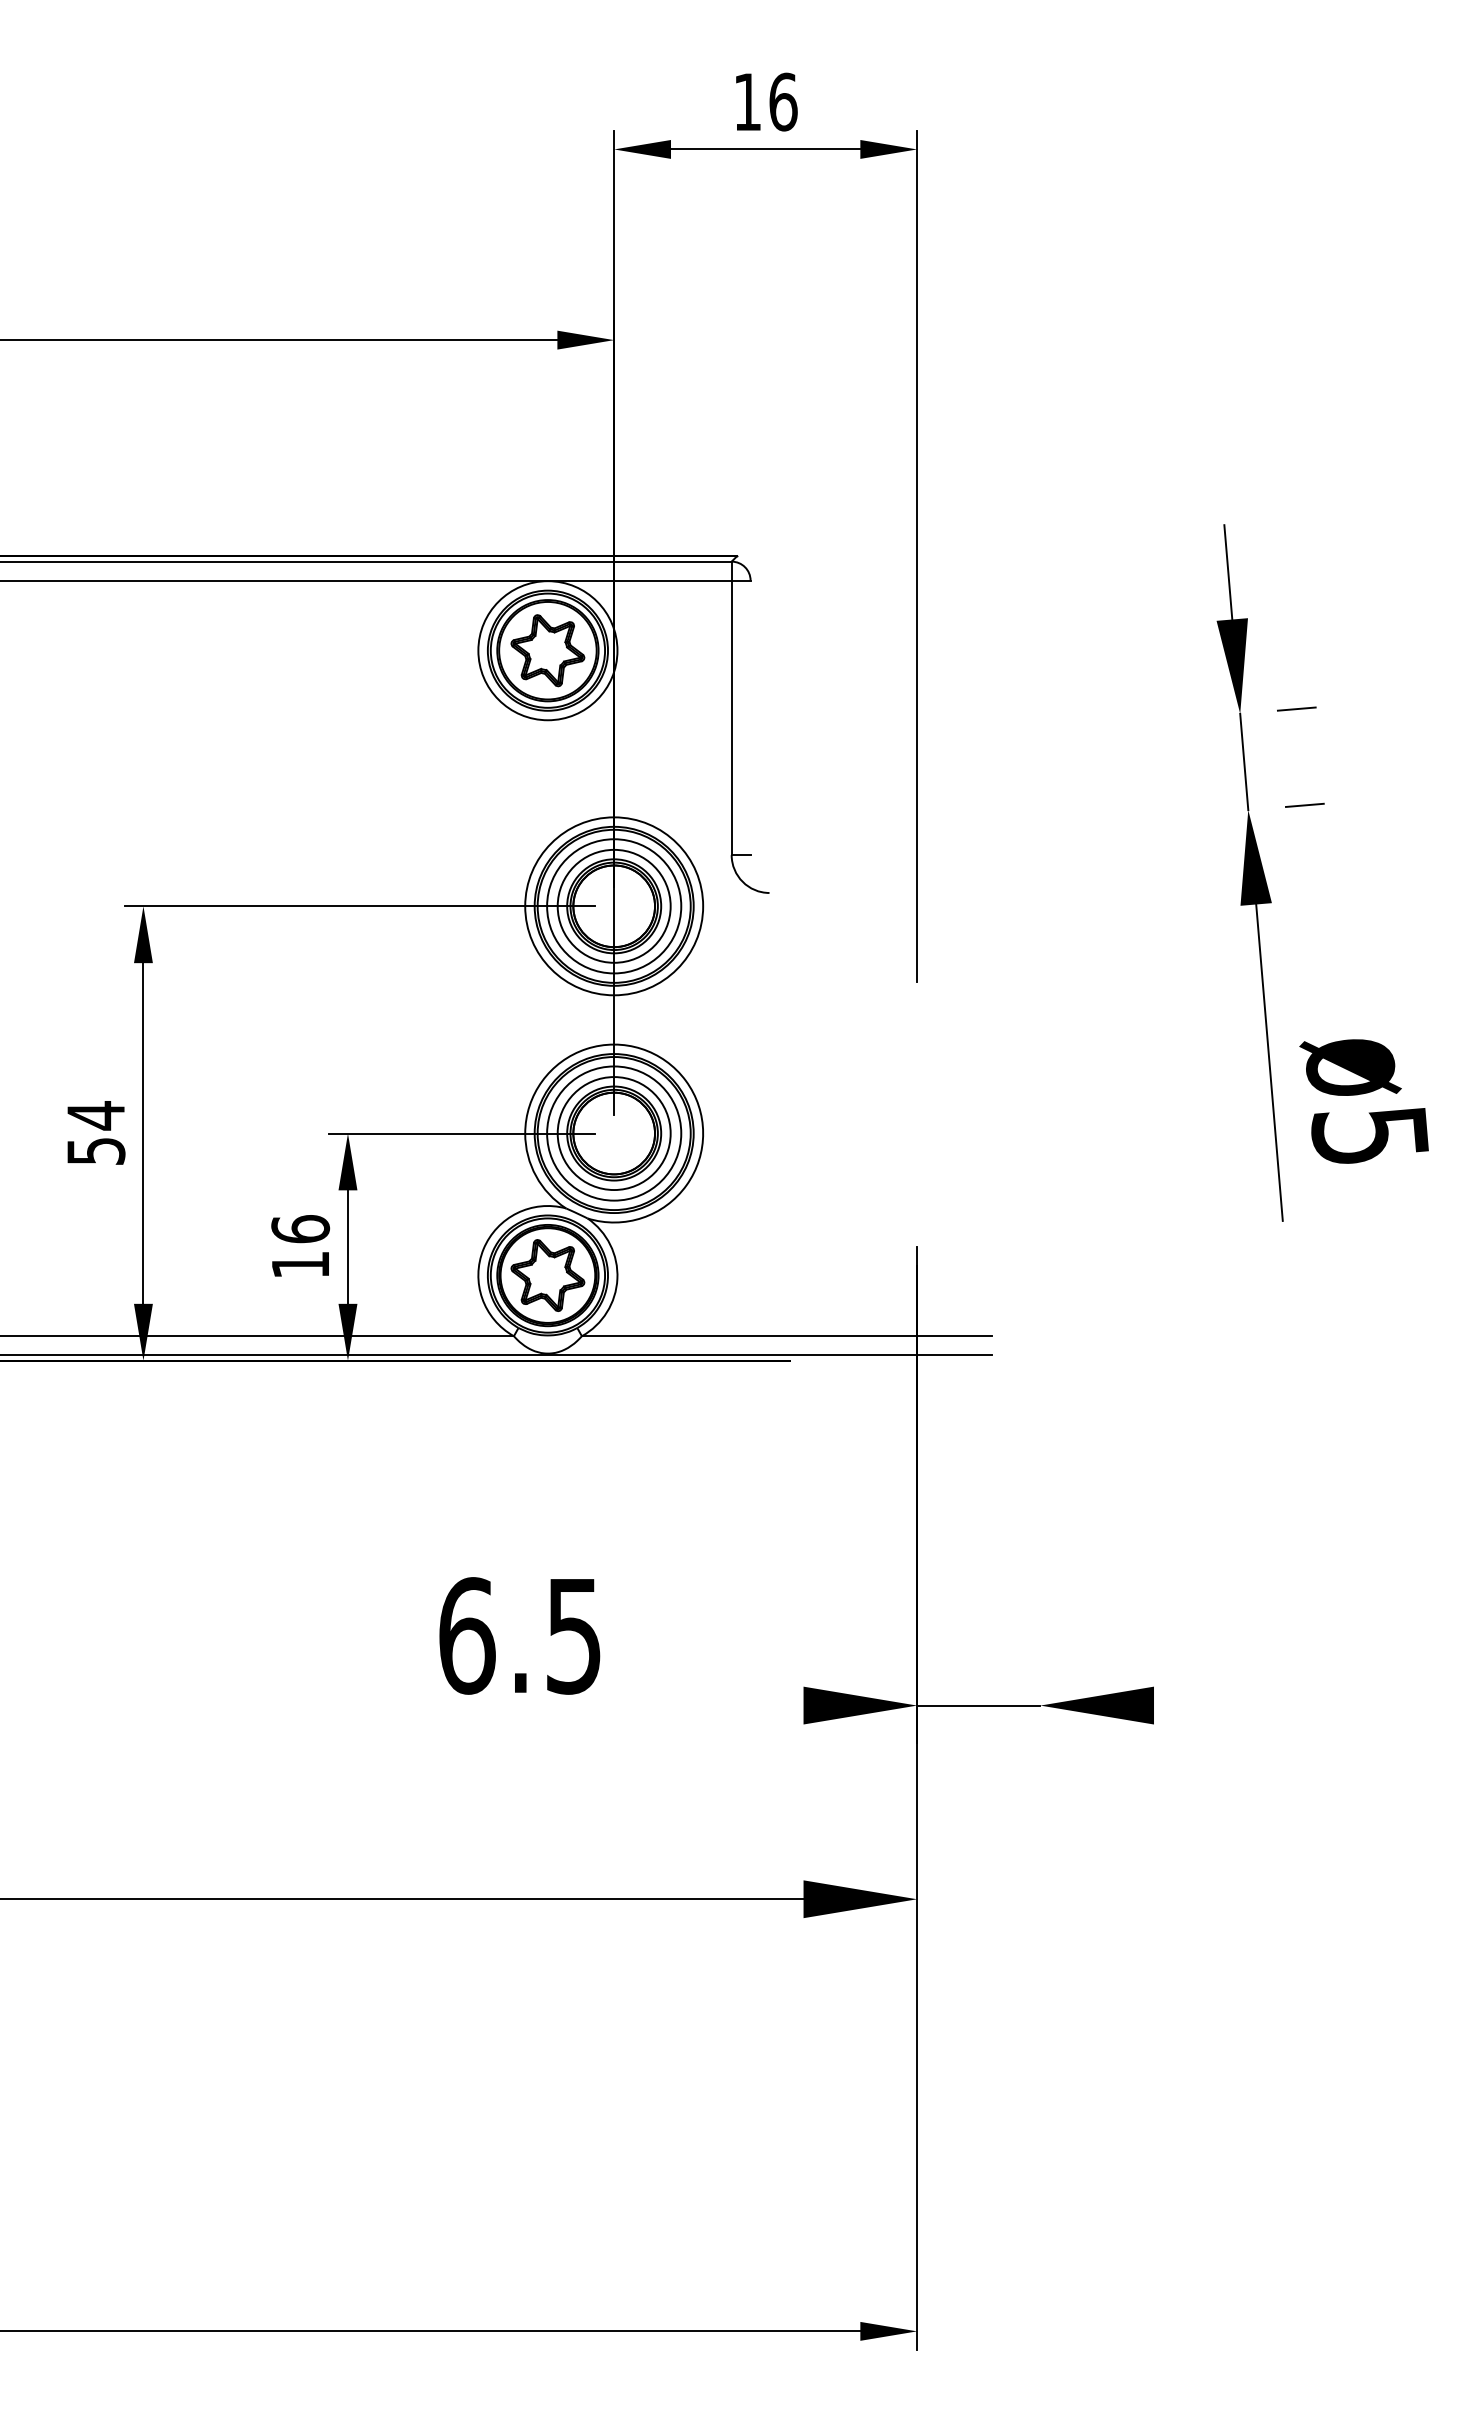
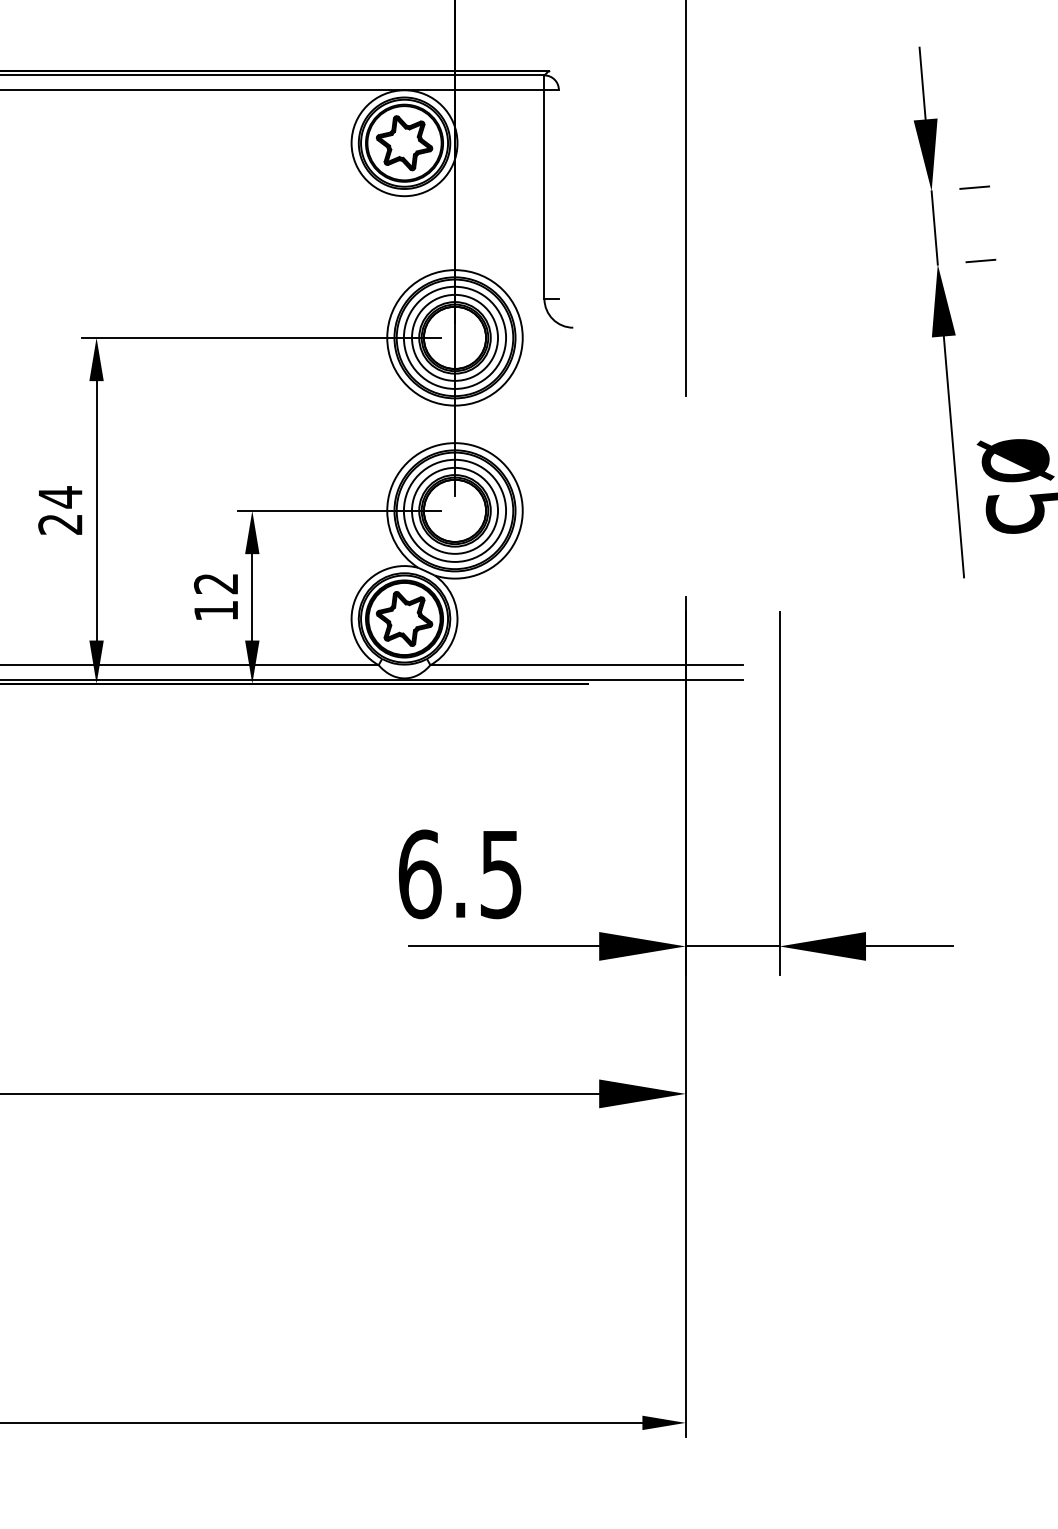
text: (95, 1151) -> (60, 524), 54 -> 24
text: (300, 1229) -> (216, 583), 16 -> 12
line: (1040, 1504) -> (779, 793), added
text: (519, 1635) -> (459, 874), moved
line: (678, 1705) -> (503, 946), added
line: (1210, 1705) -> (909, 946), added

